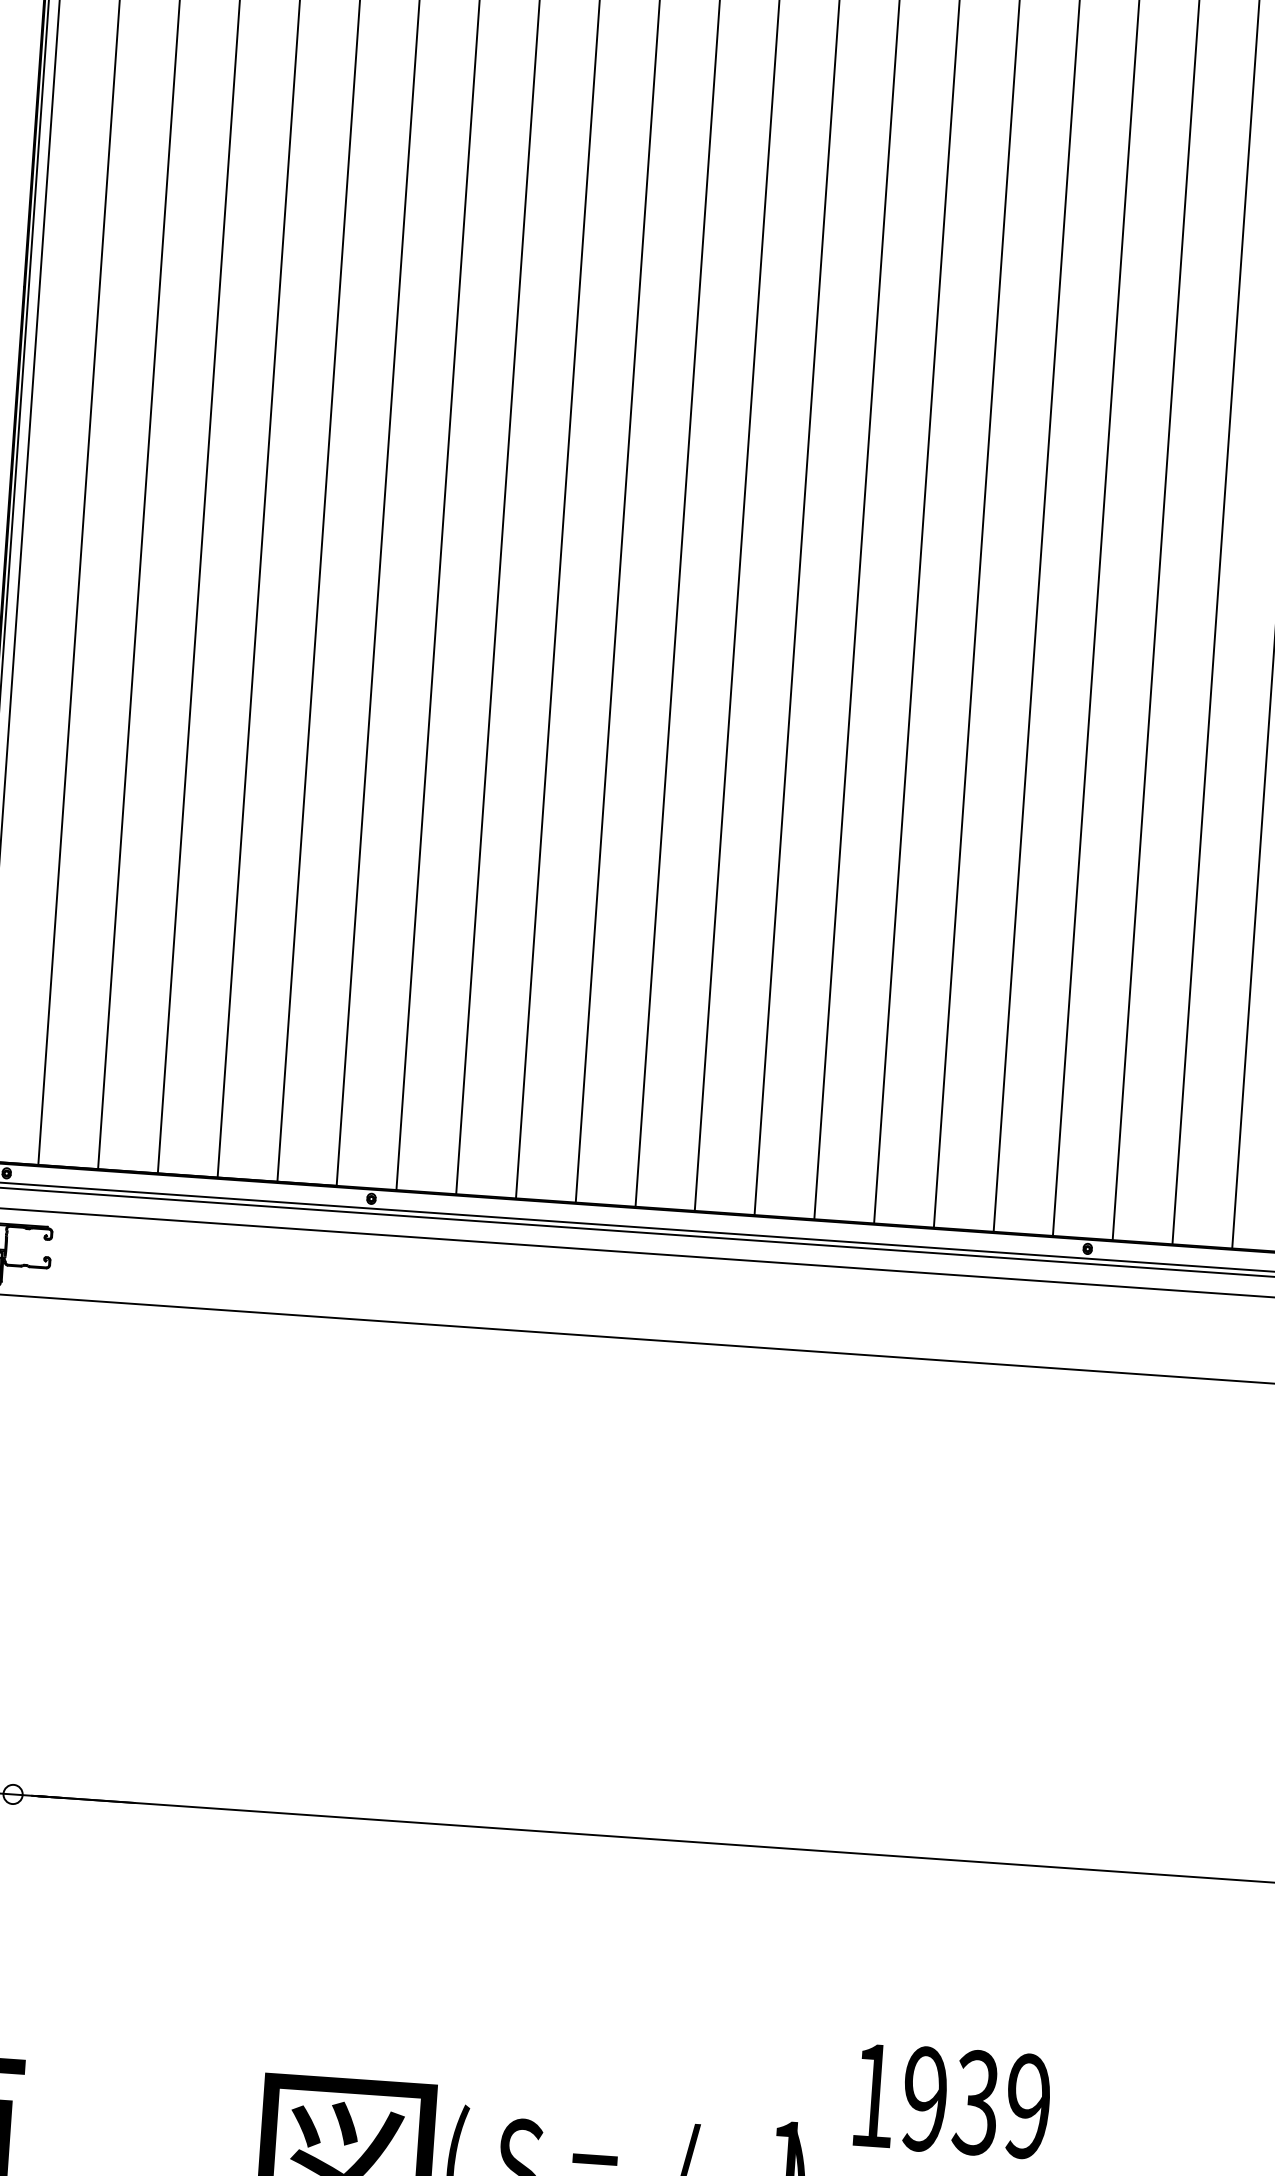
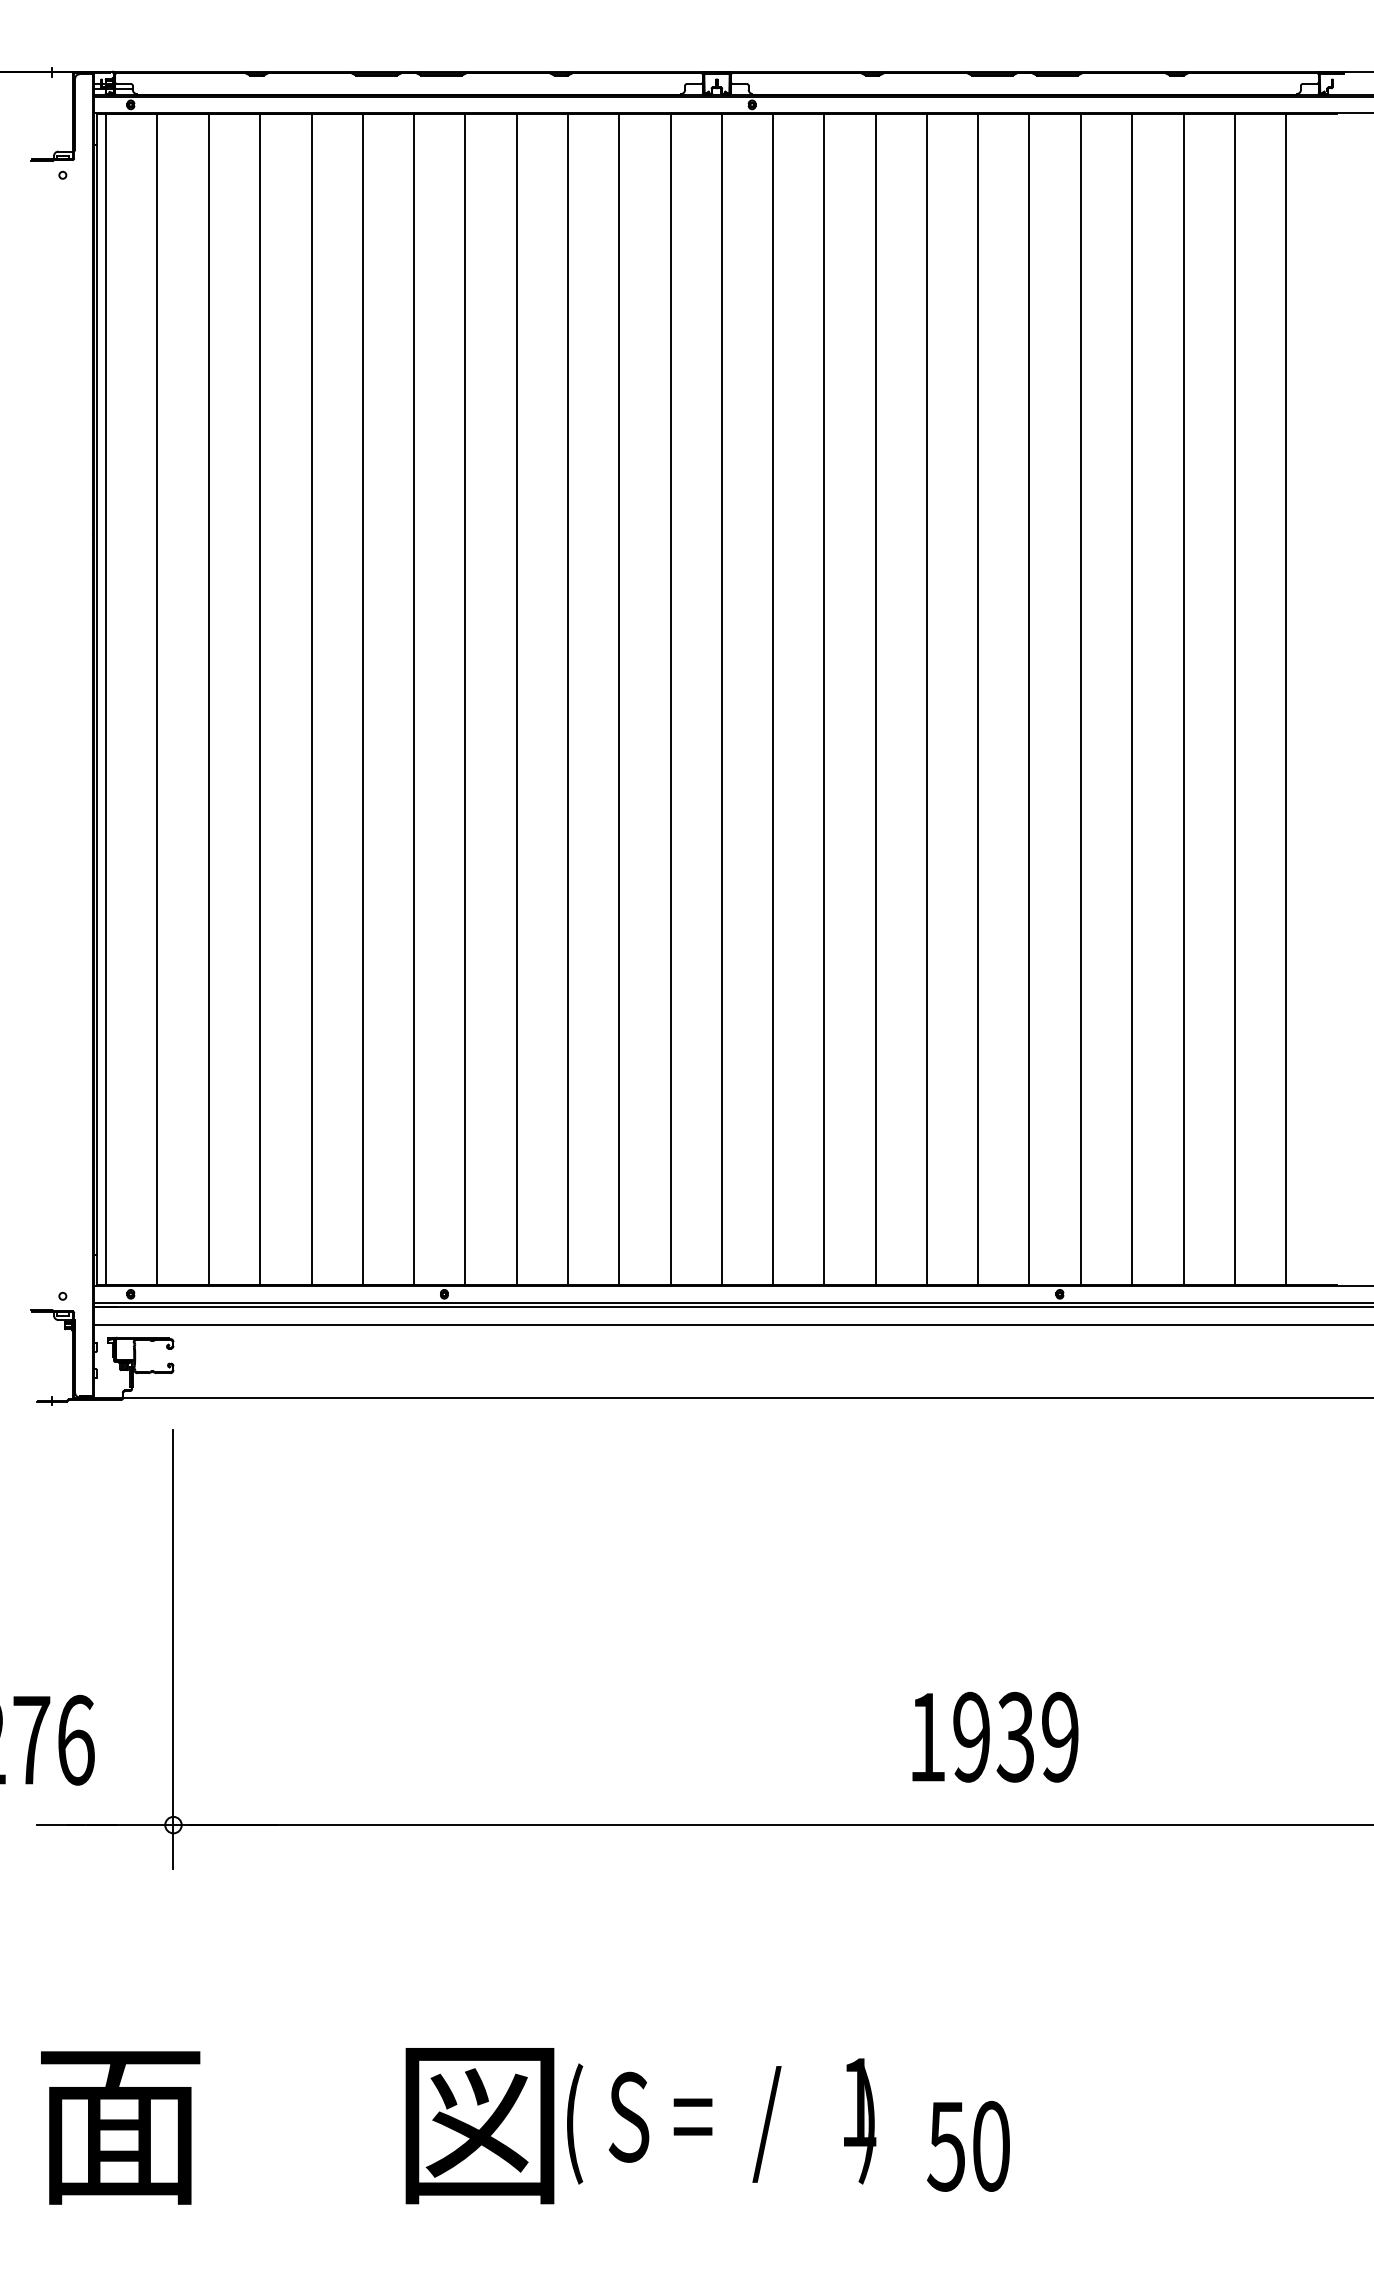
line: (27, 1590) -> (173, 1649), added
text: (952, 2100) -> (995, 1736), moved

